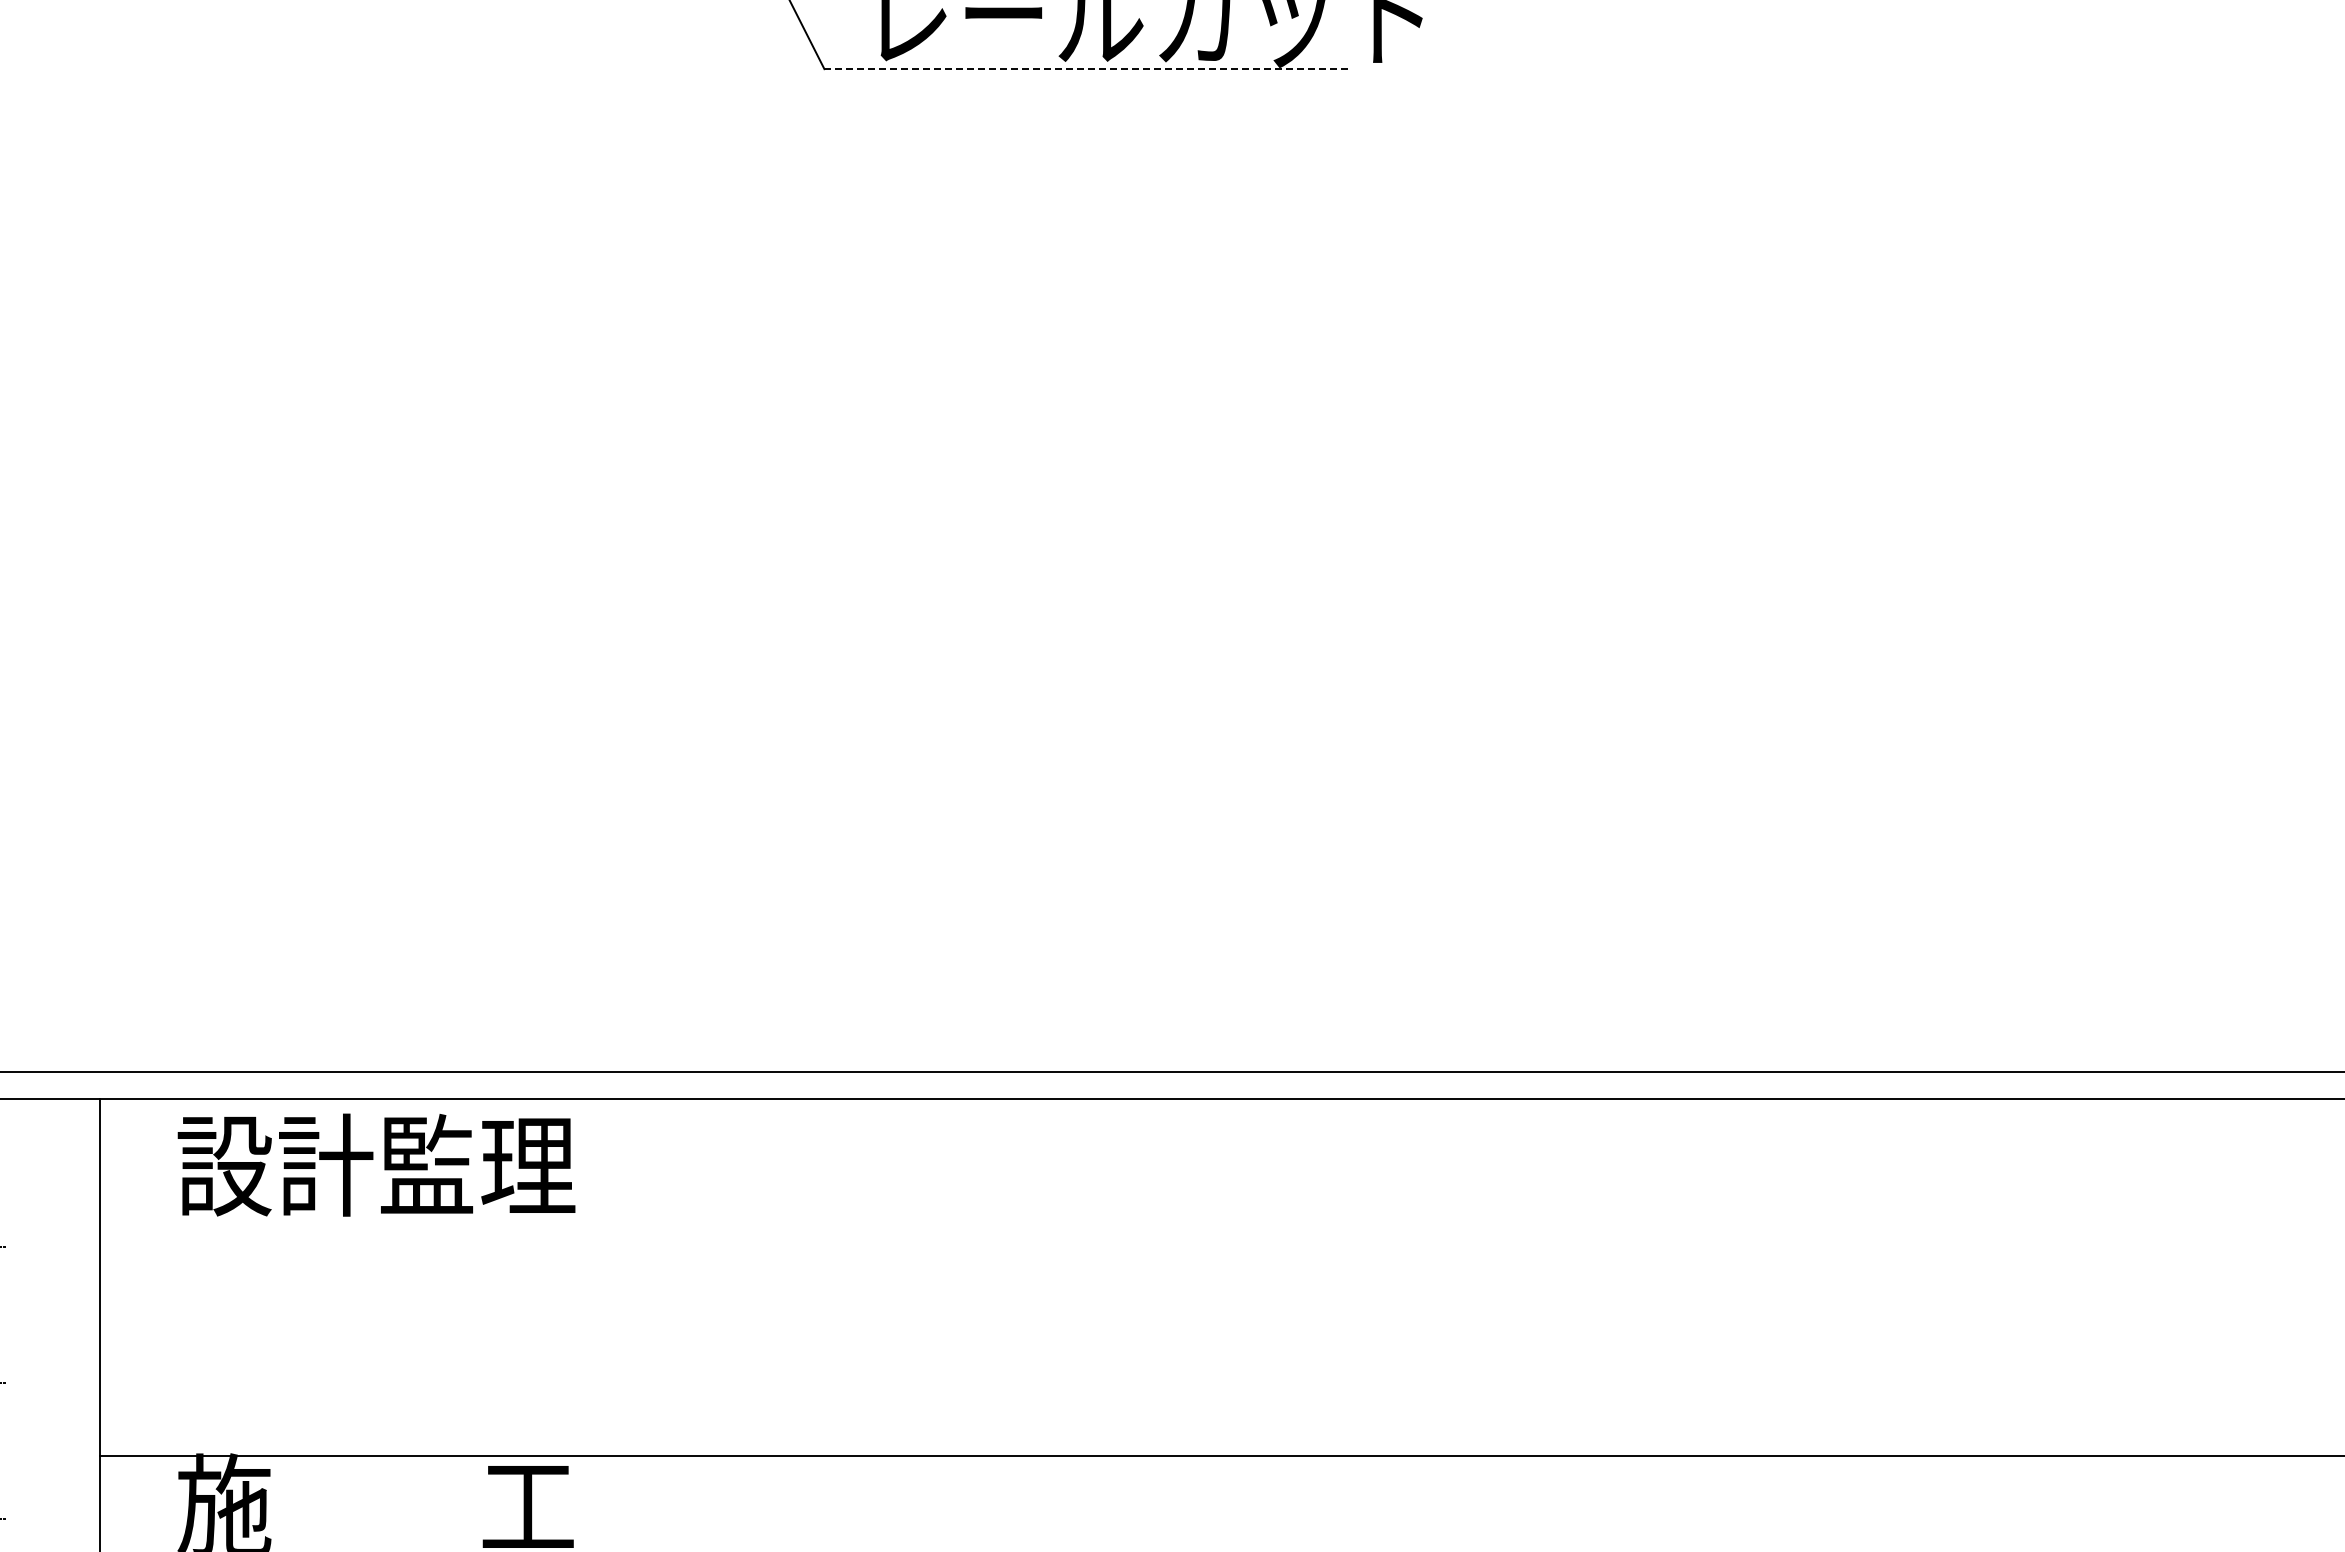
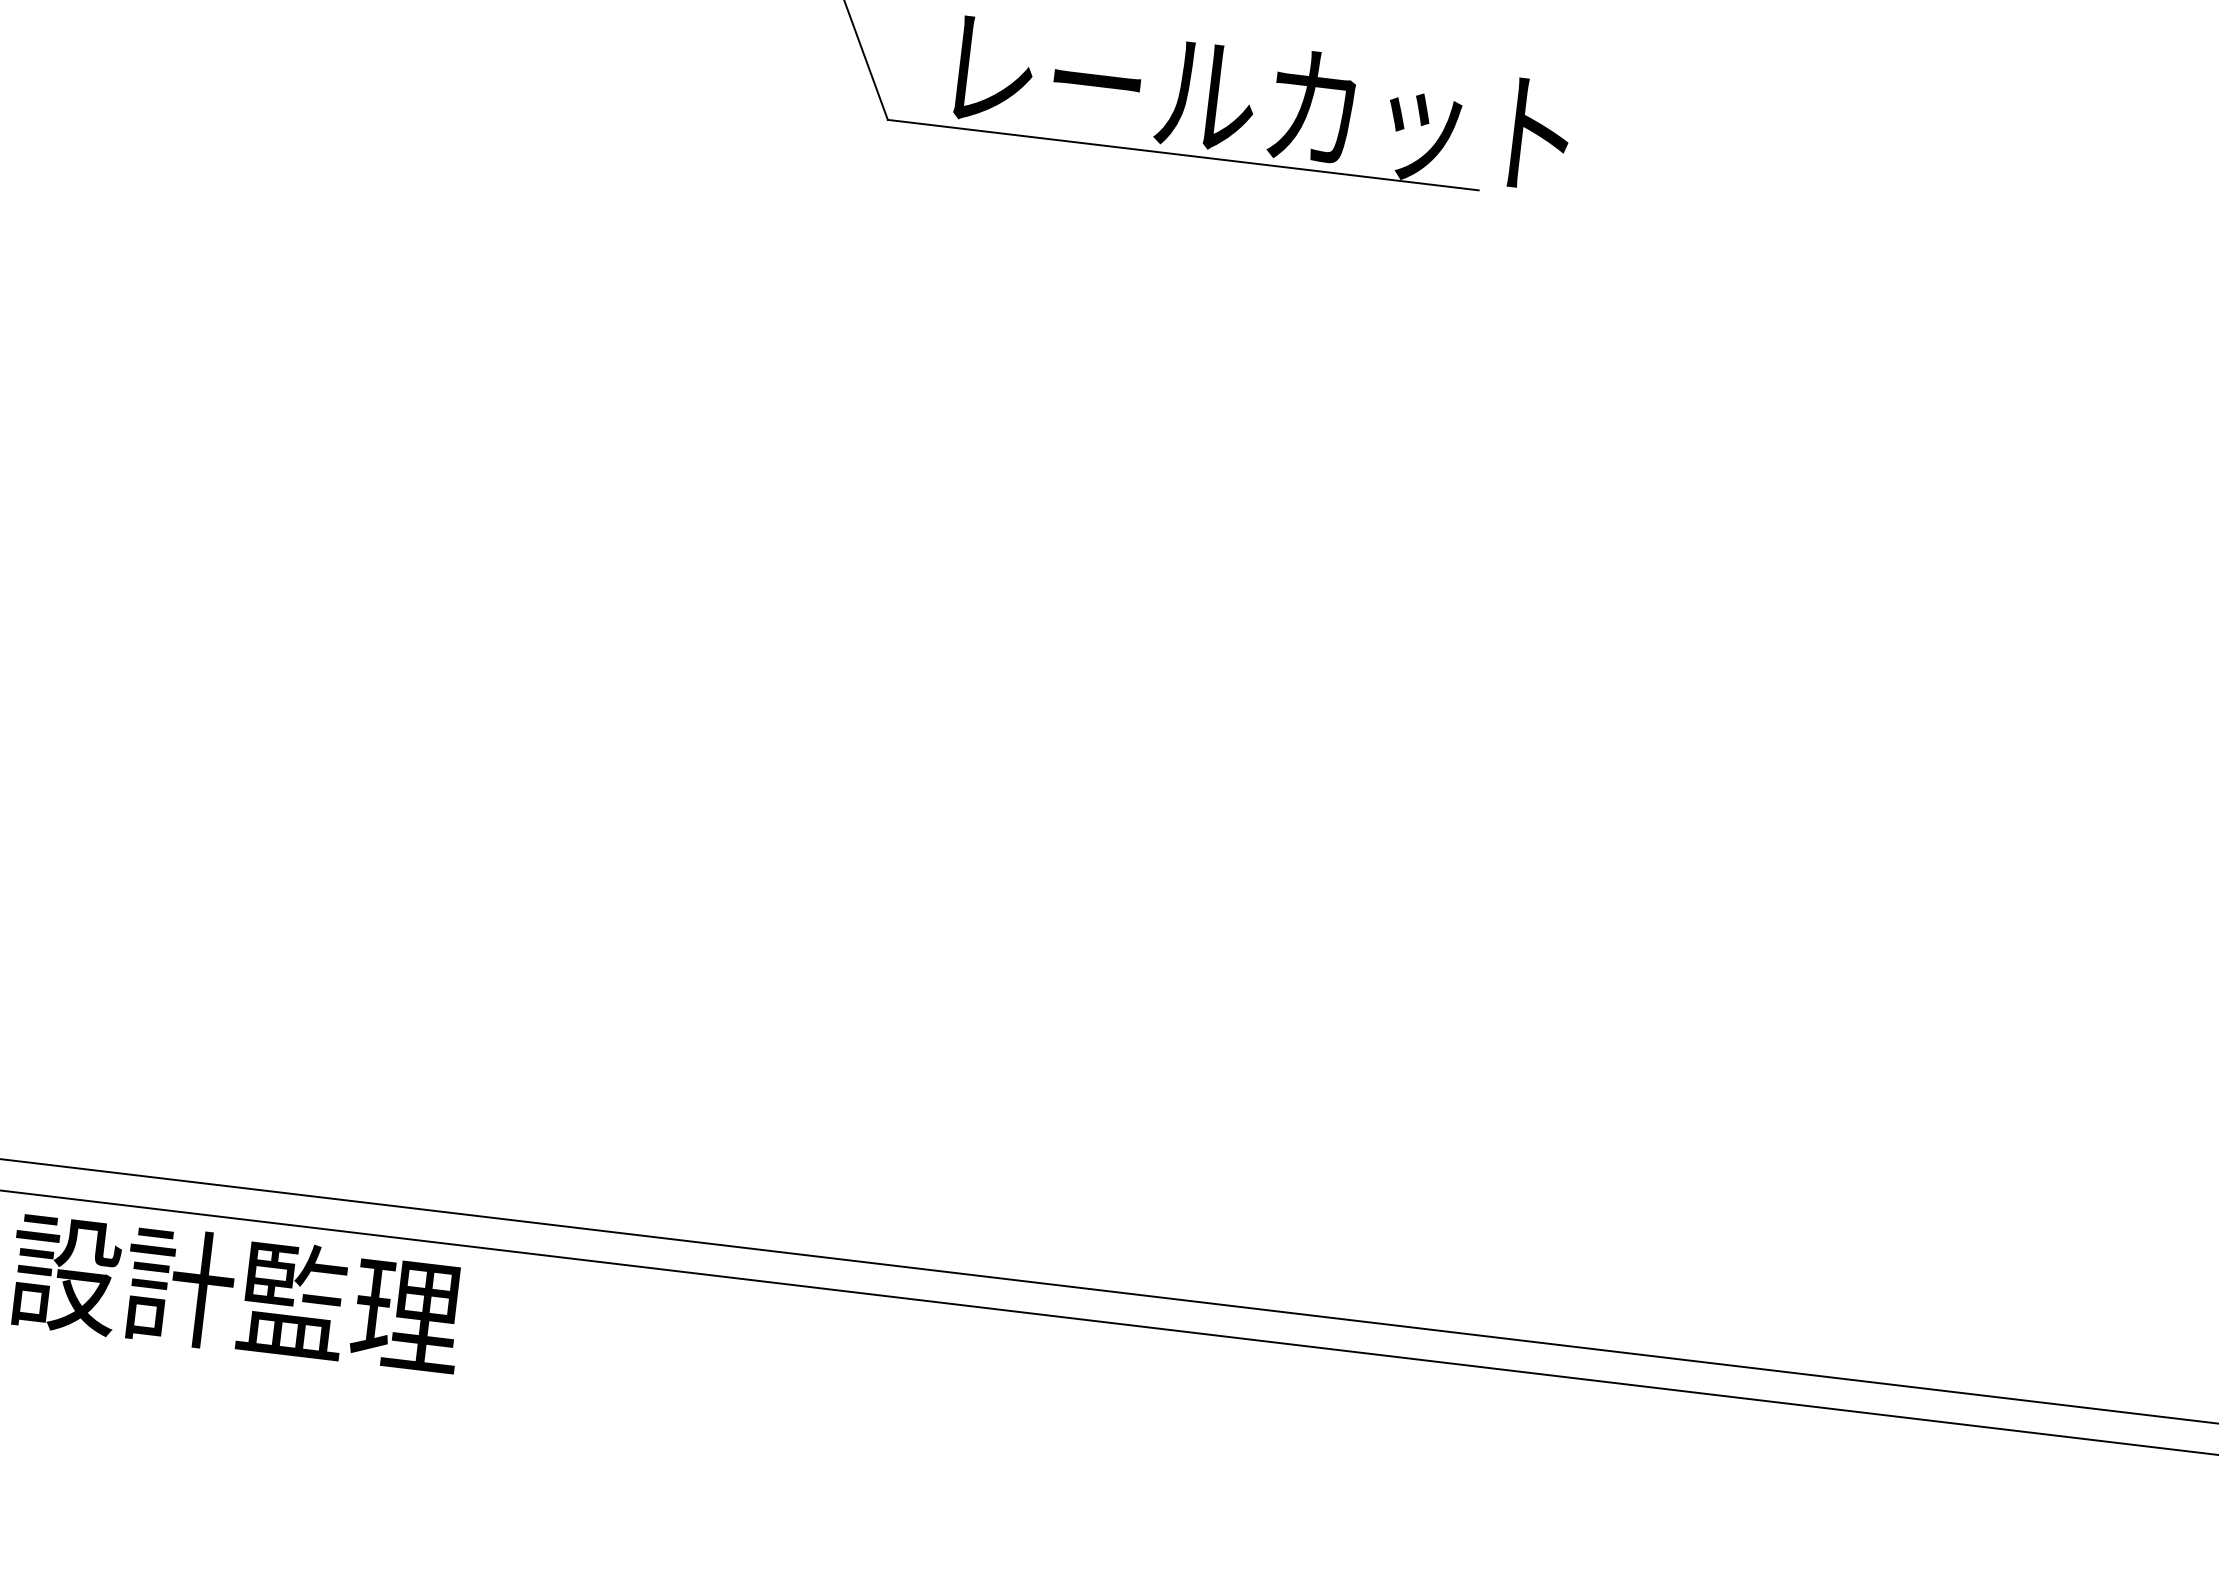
line: (1087, 69) -> (1184, 155), dashed -> solid

